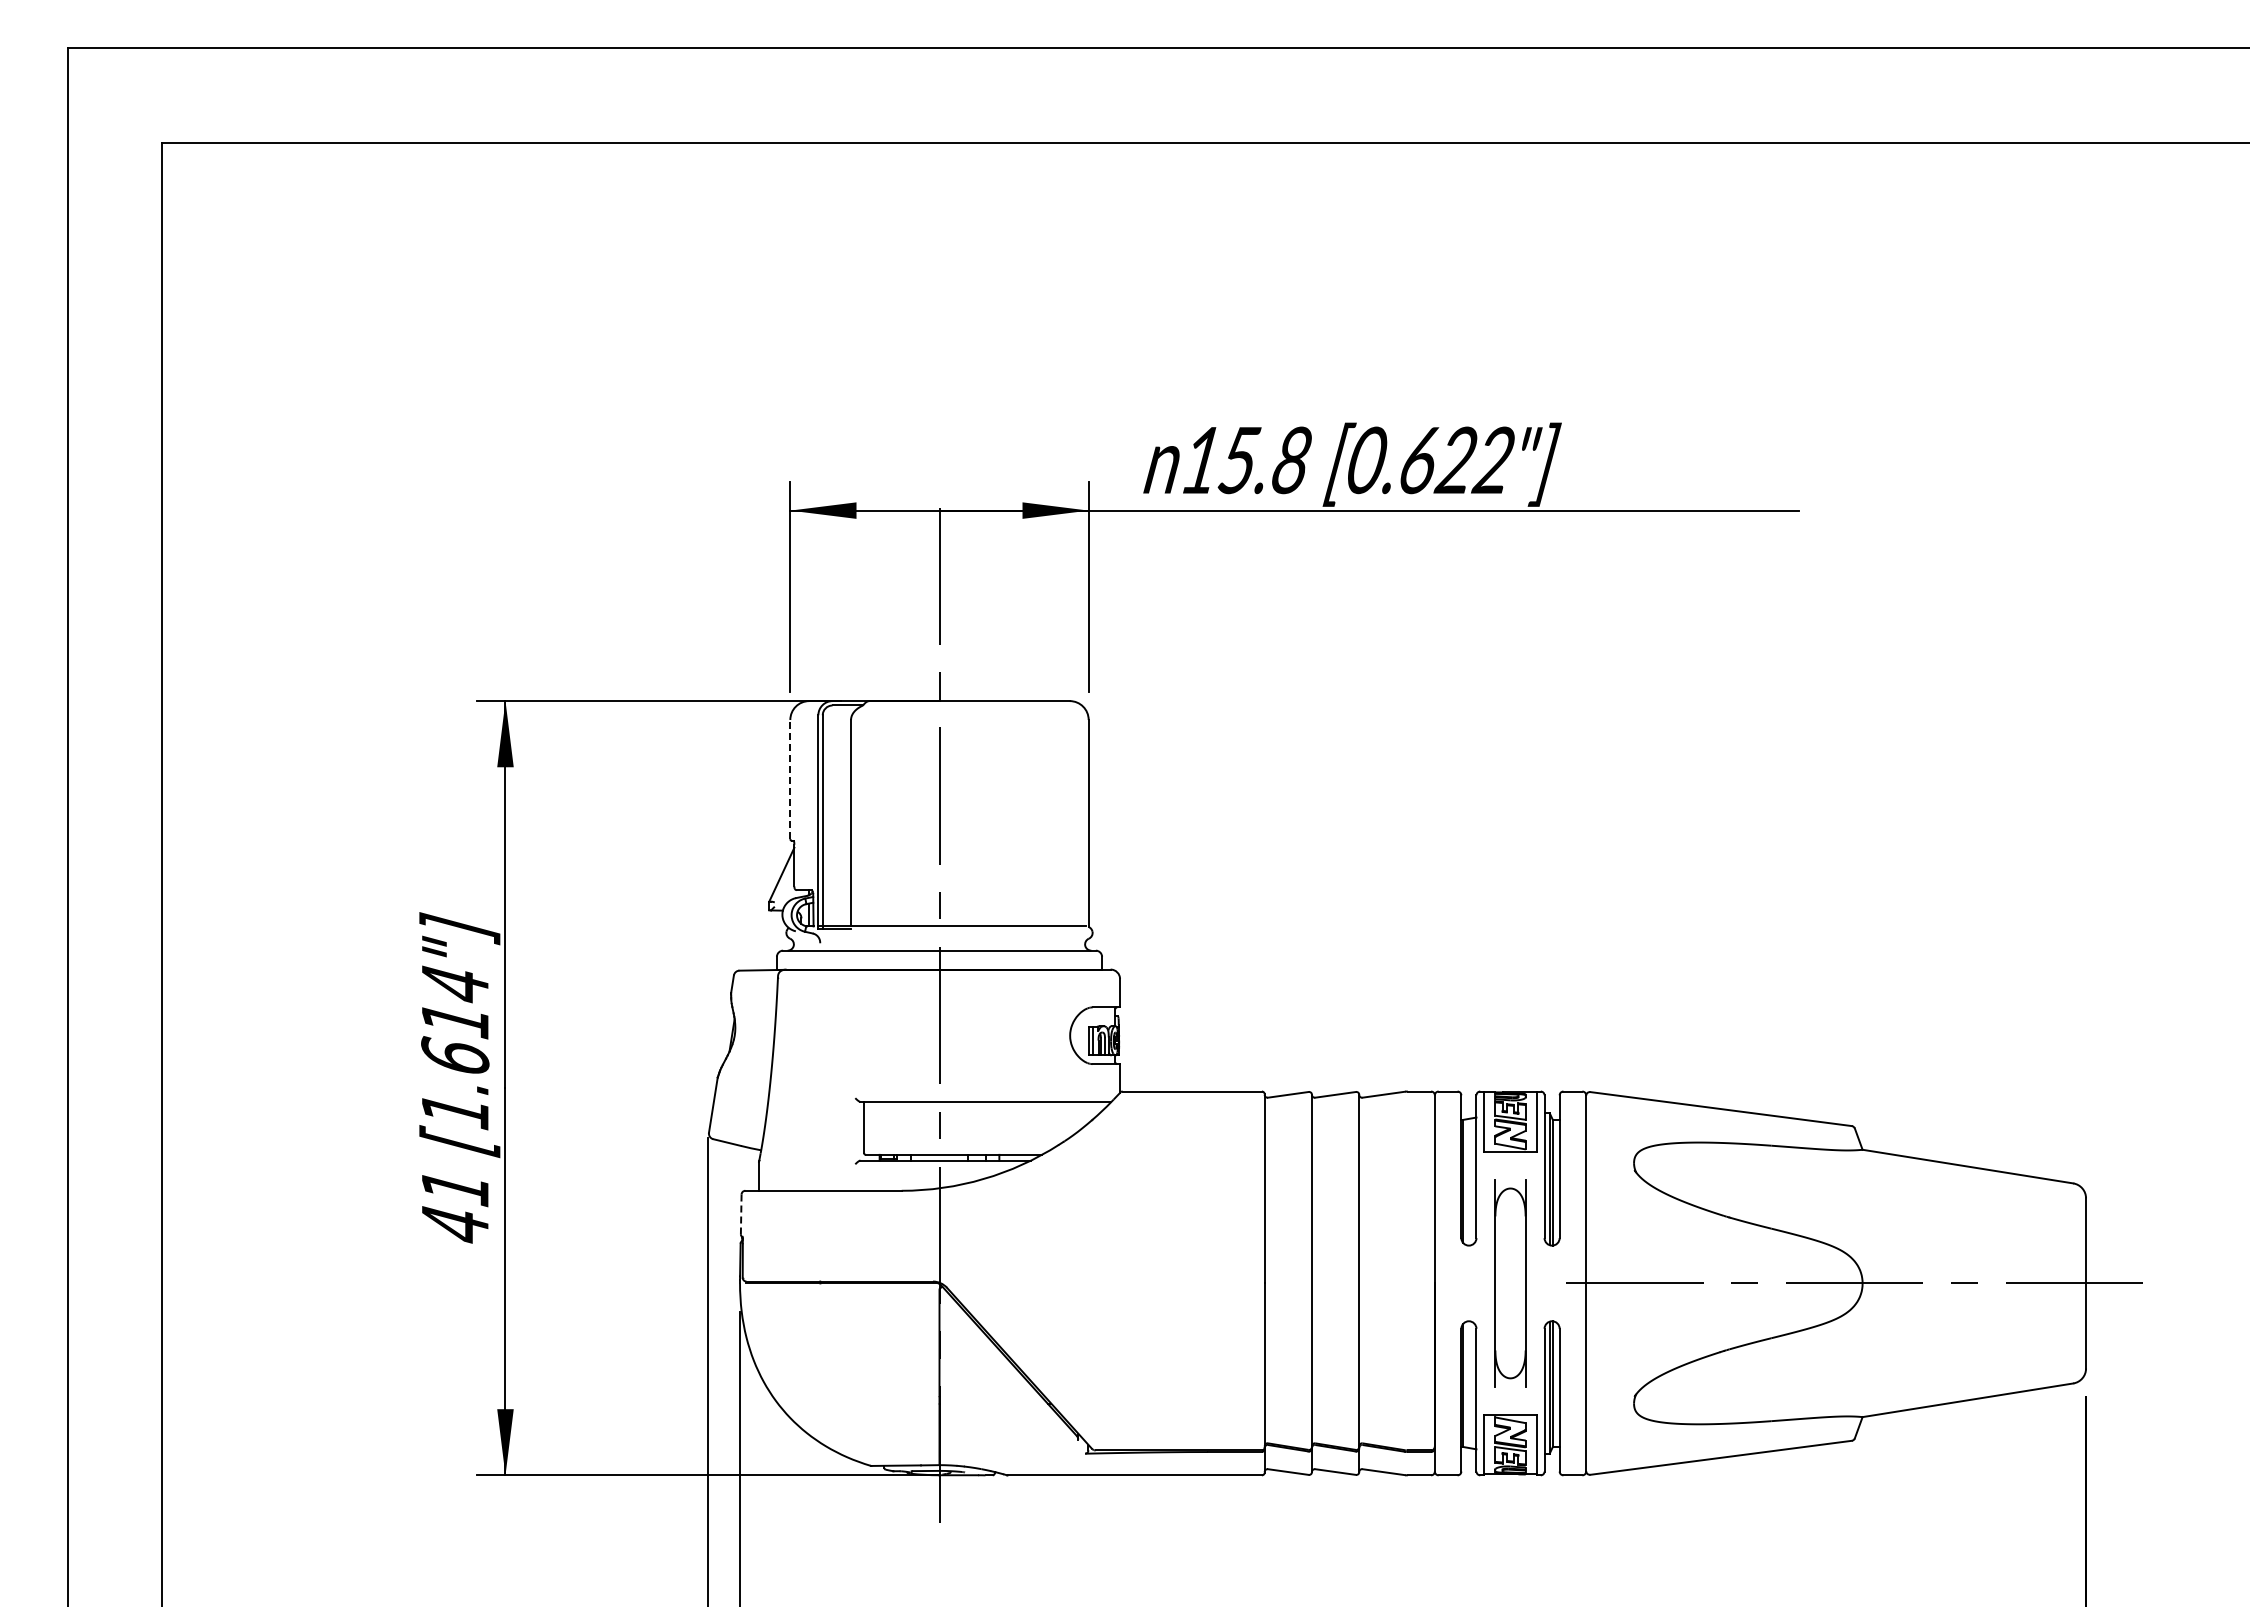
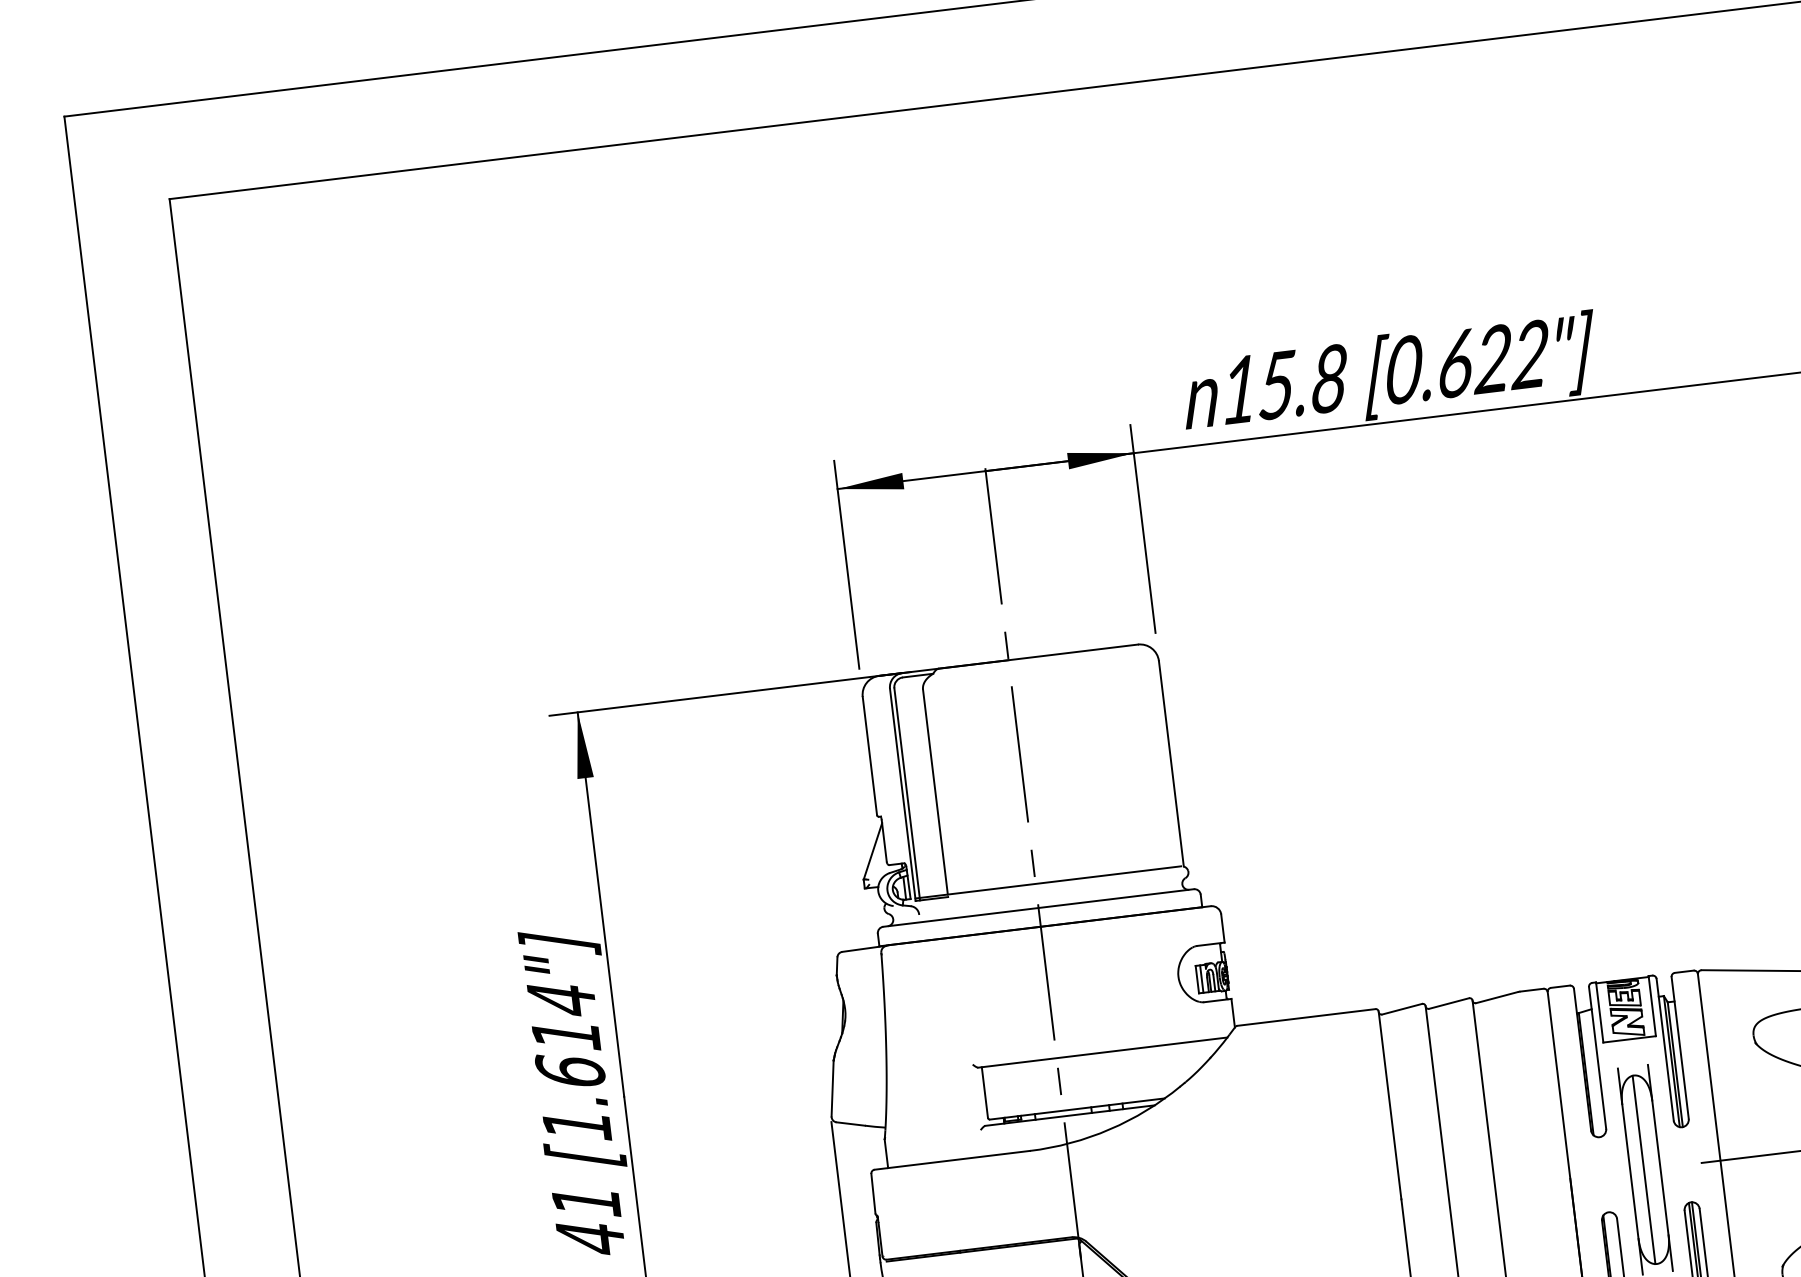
line: (790, 779) -> (870, 755), dashed -> solid
line: (741, 1214) -> (873, 1193), dashed -> solid
line: (1509, 1283) -> (1644, 1169), added

